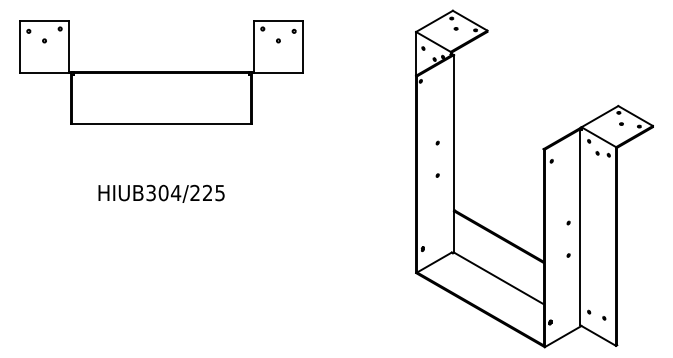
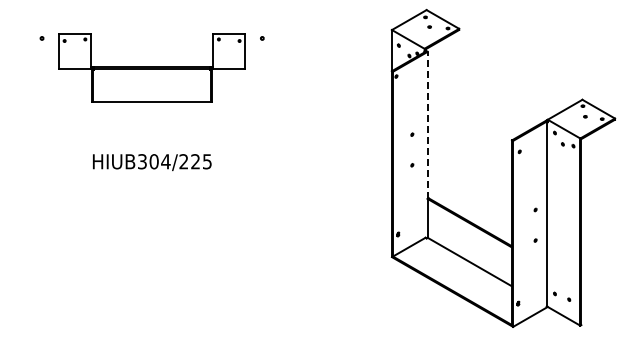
part: (160, 71) -> (151, 67), size x0.7
line: (453, 133) -> (427, 125), solid -> dashed
text: (161, 193) -> (152, 162), moved

